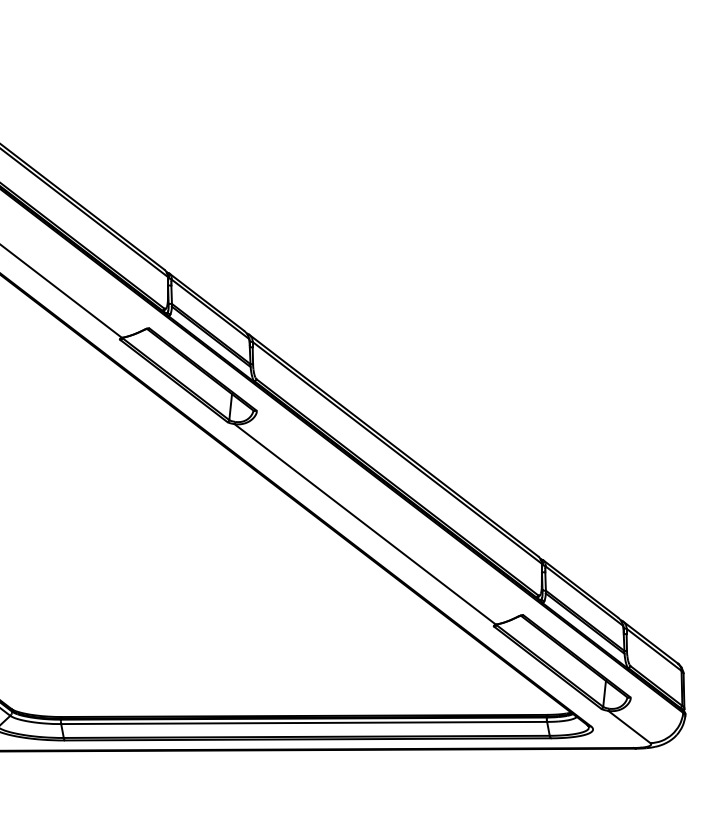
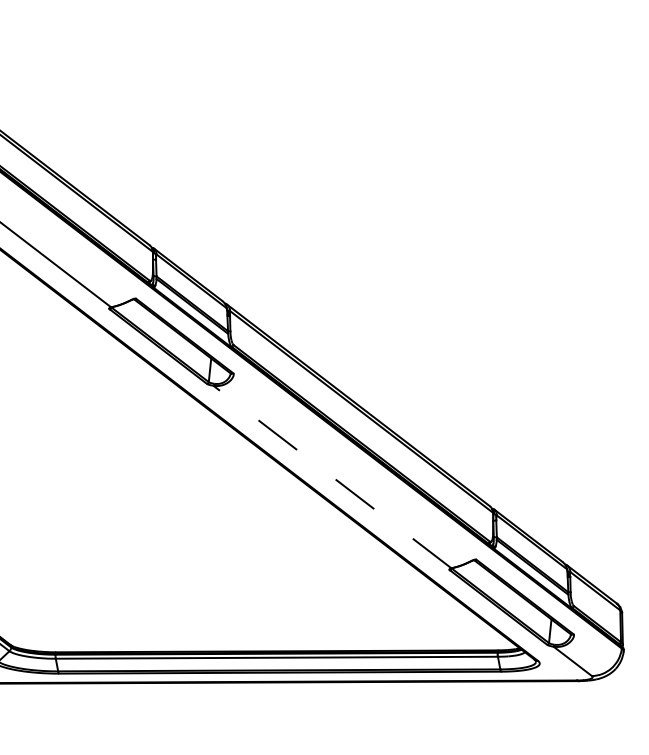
line: (365, 524) -> (332, 477), solid -> dashed

